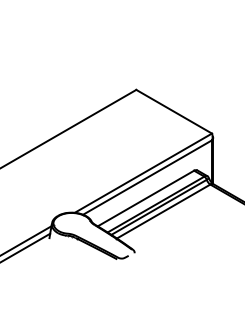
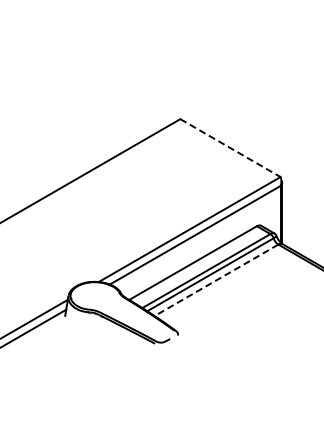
line: (174, 112) -> (230, 148), solid -> dashed
line: (163, 211) -> (216, 280), solid -> dashed

